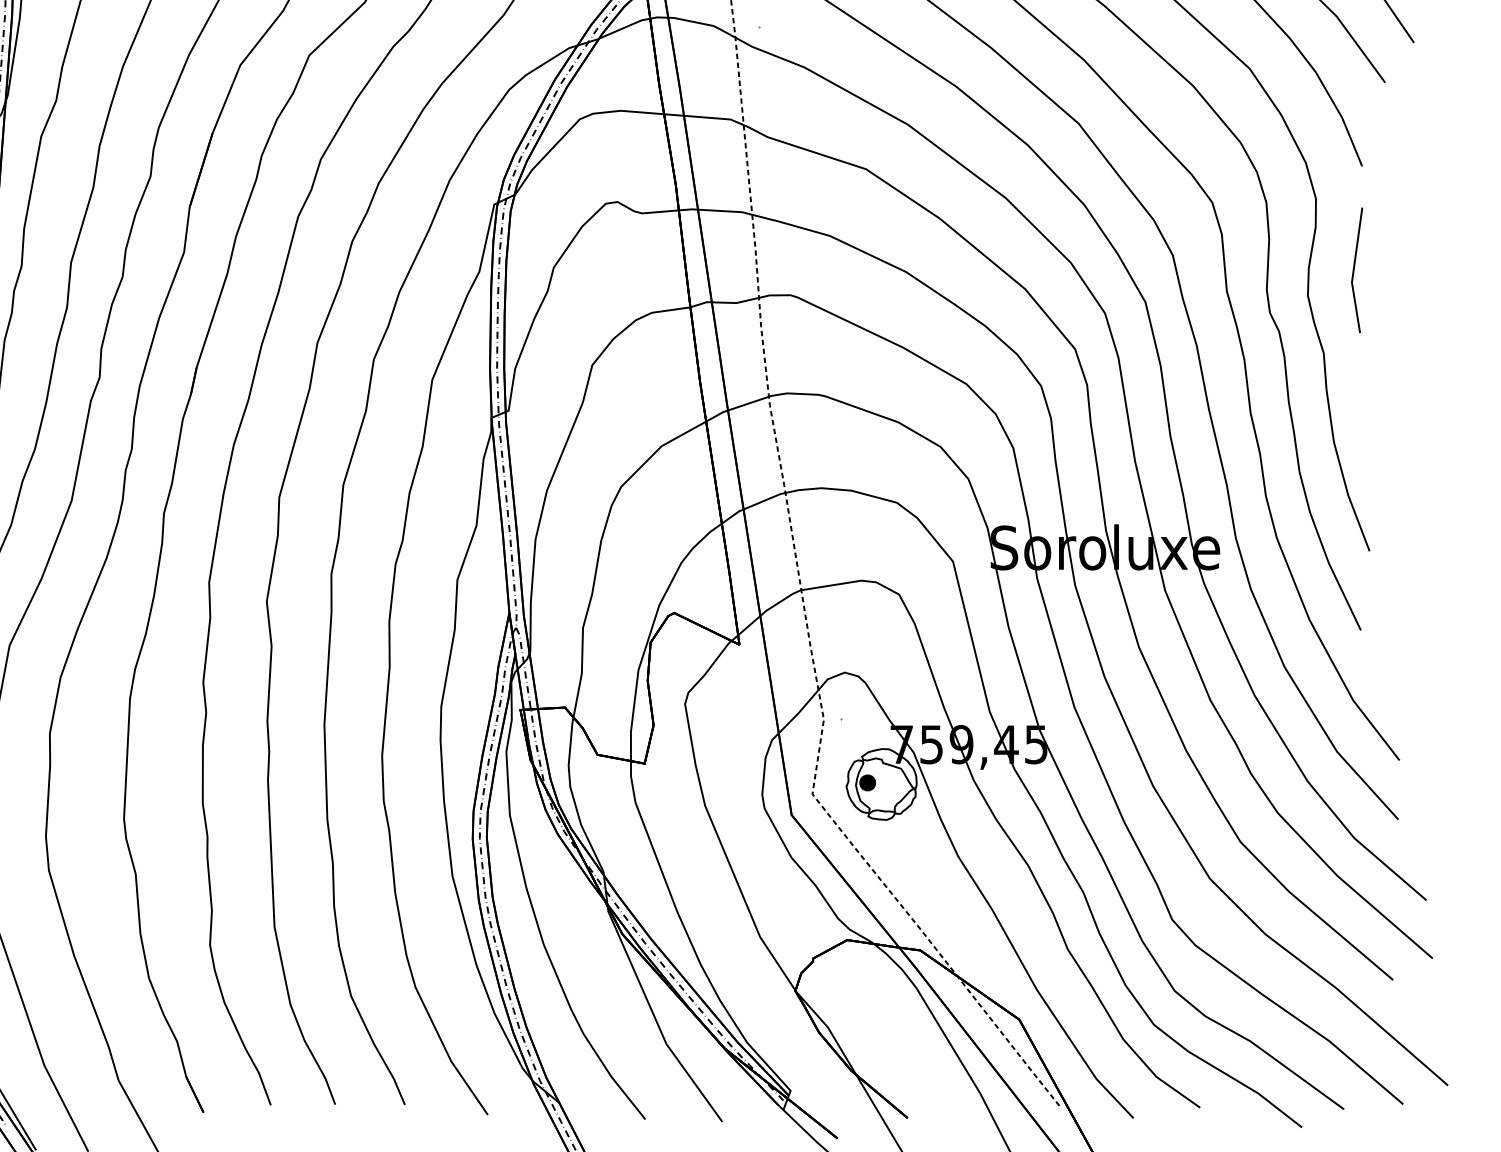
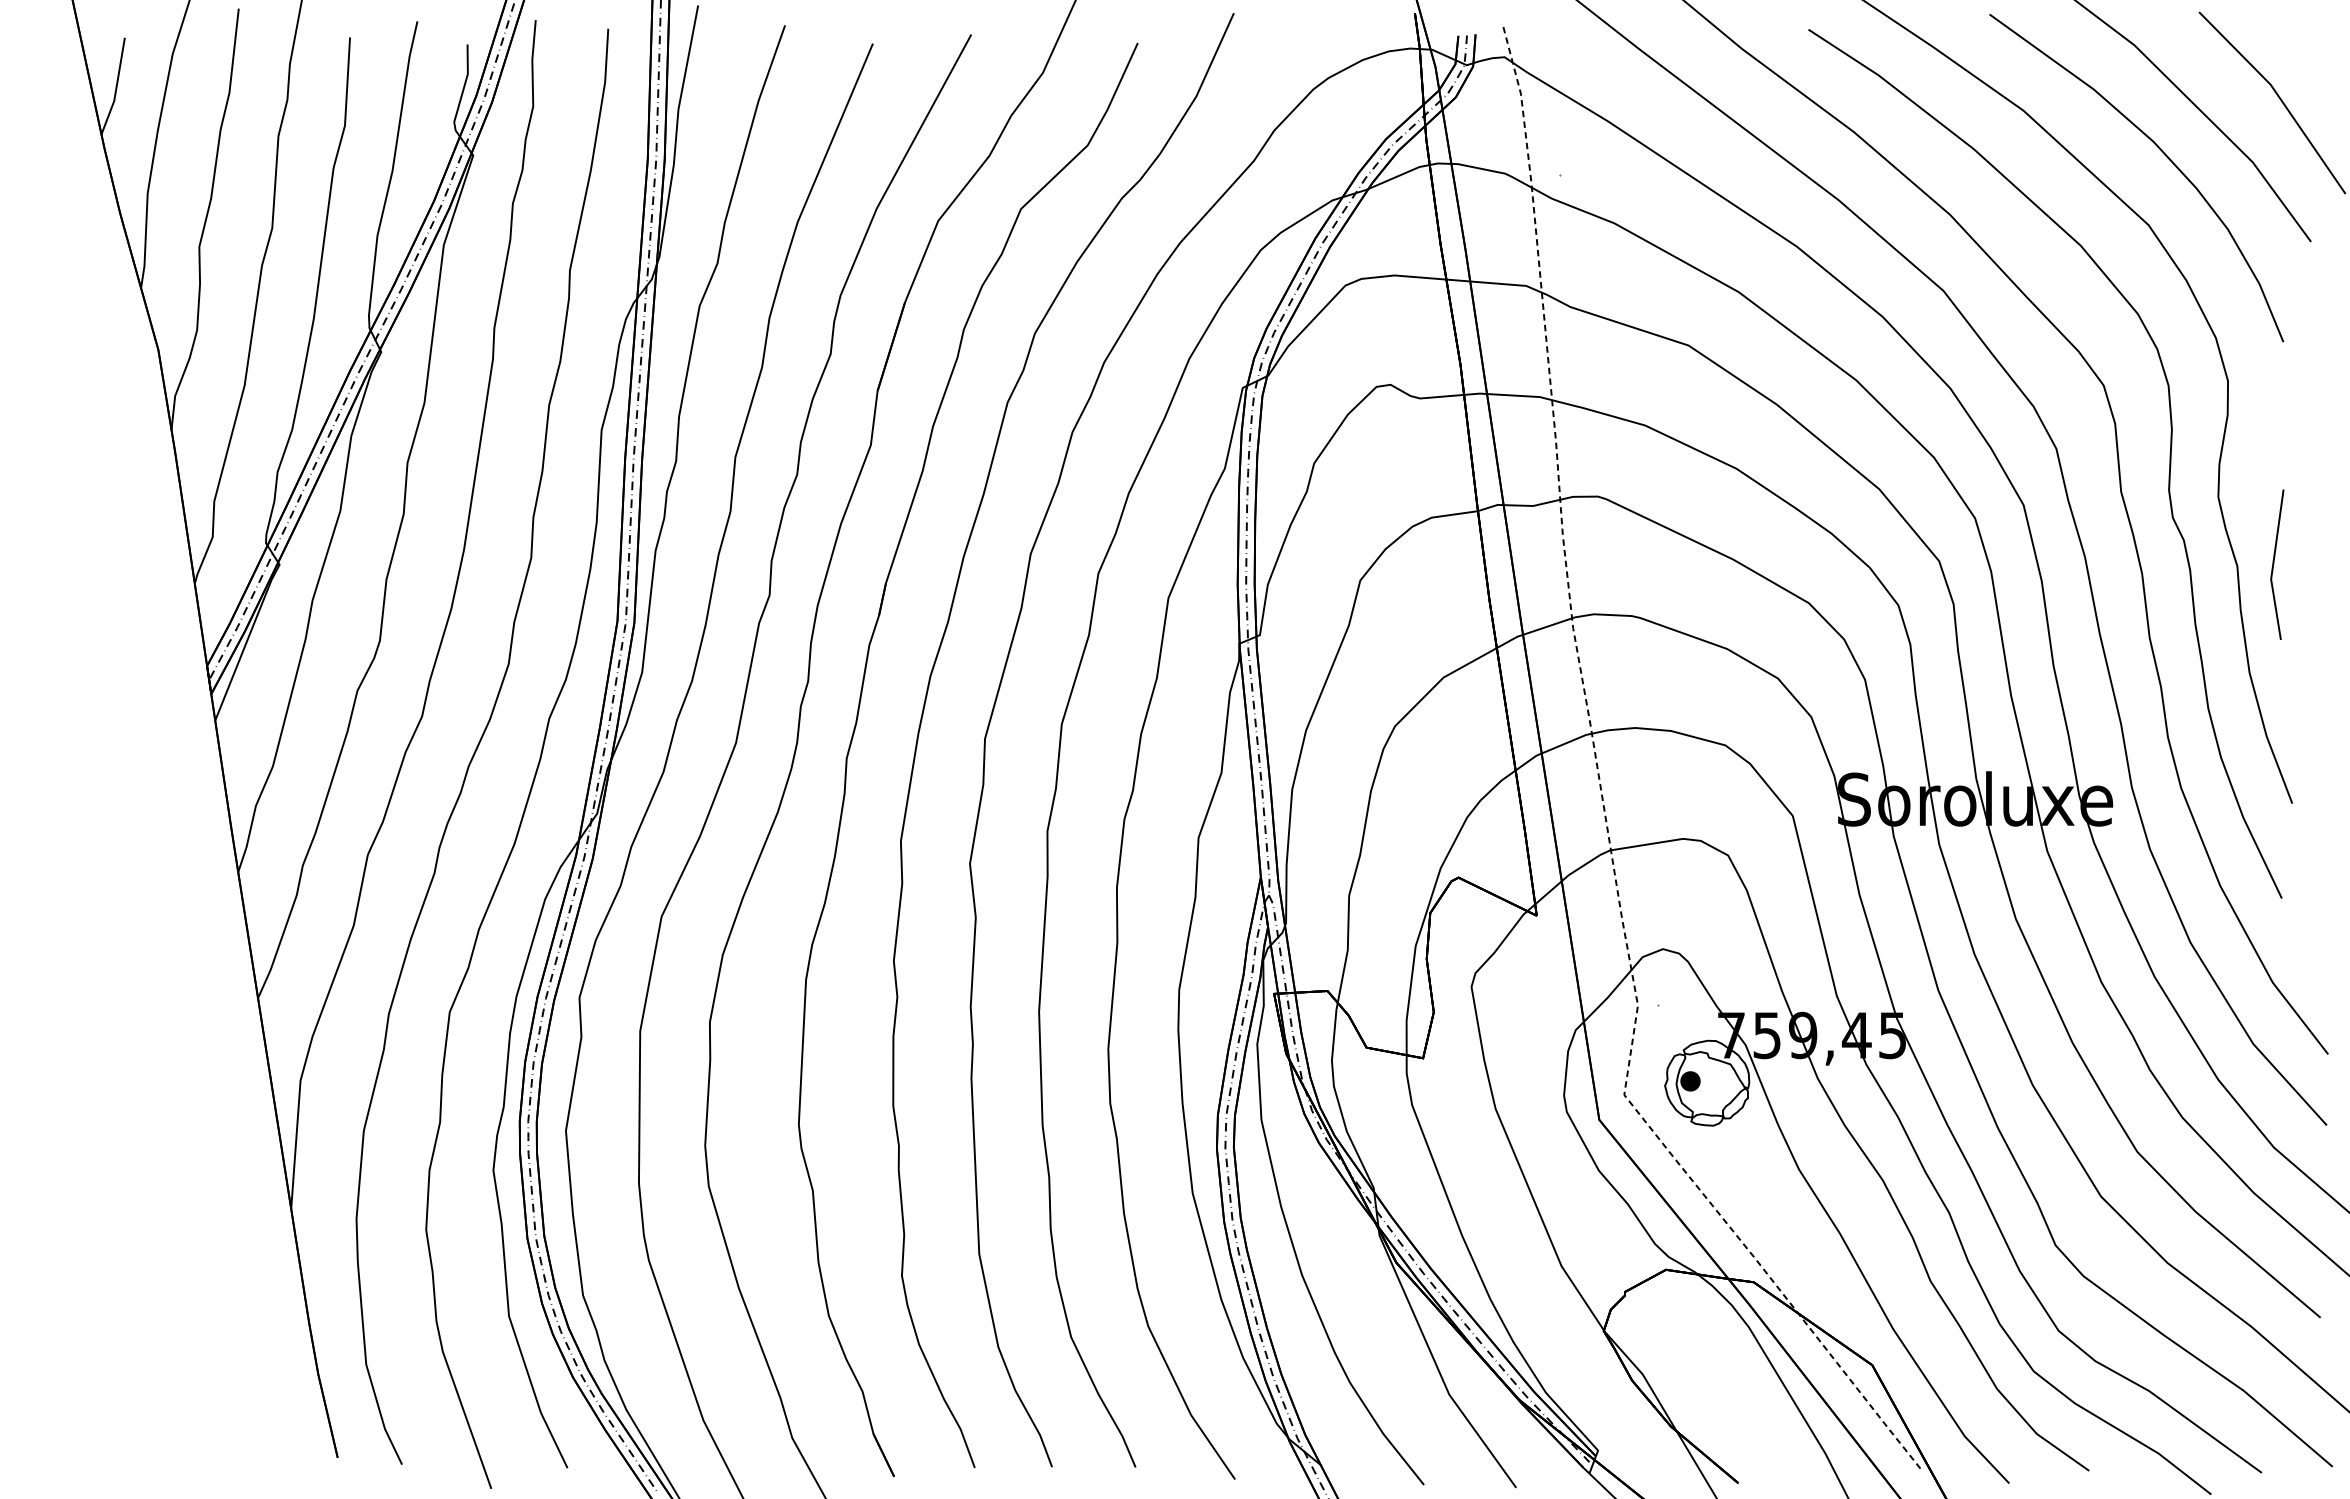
line: (1354, 270) -> (2274, 564), moved

